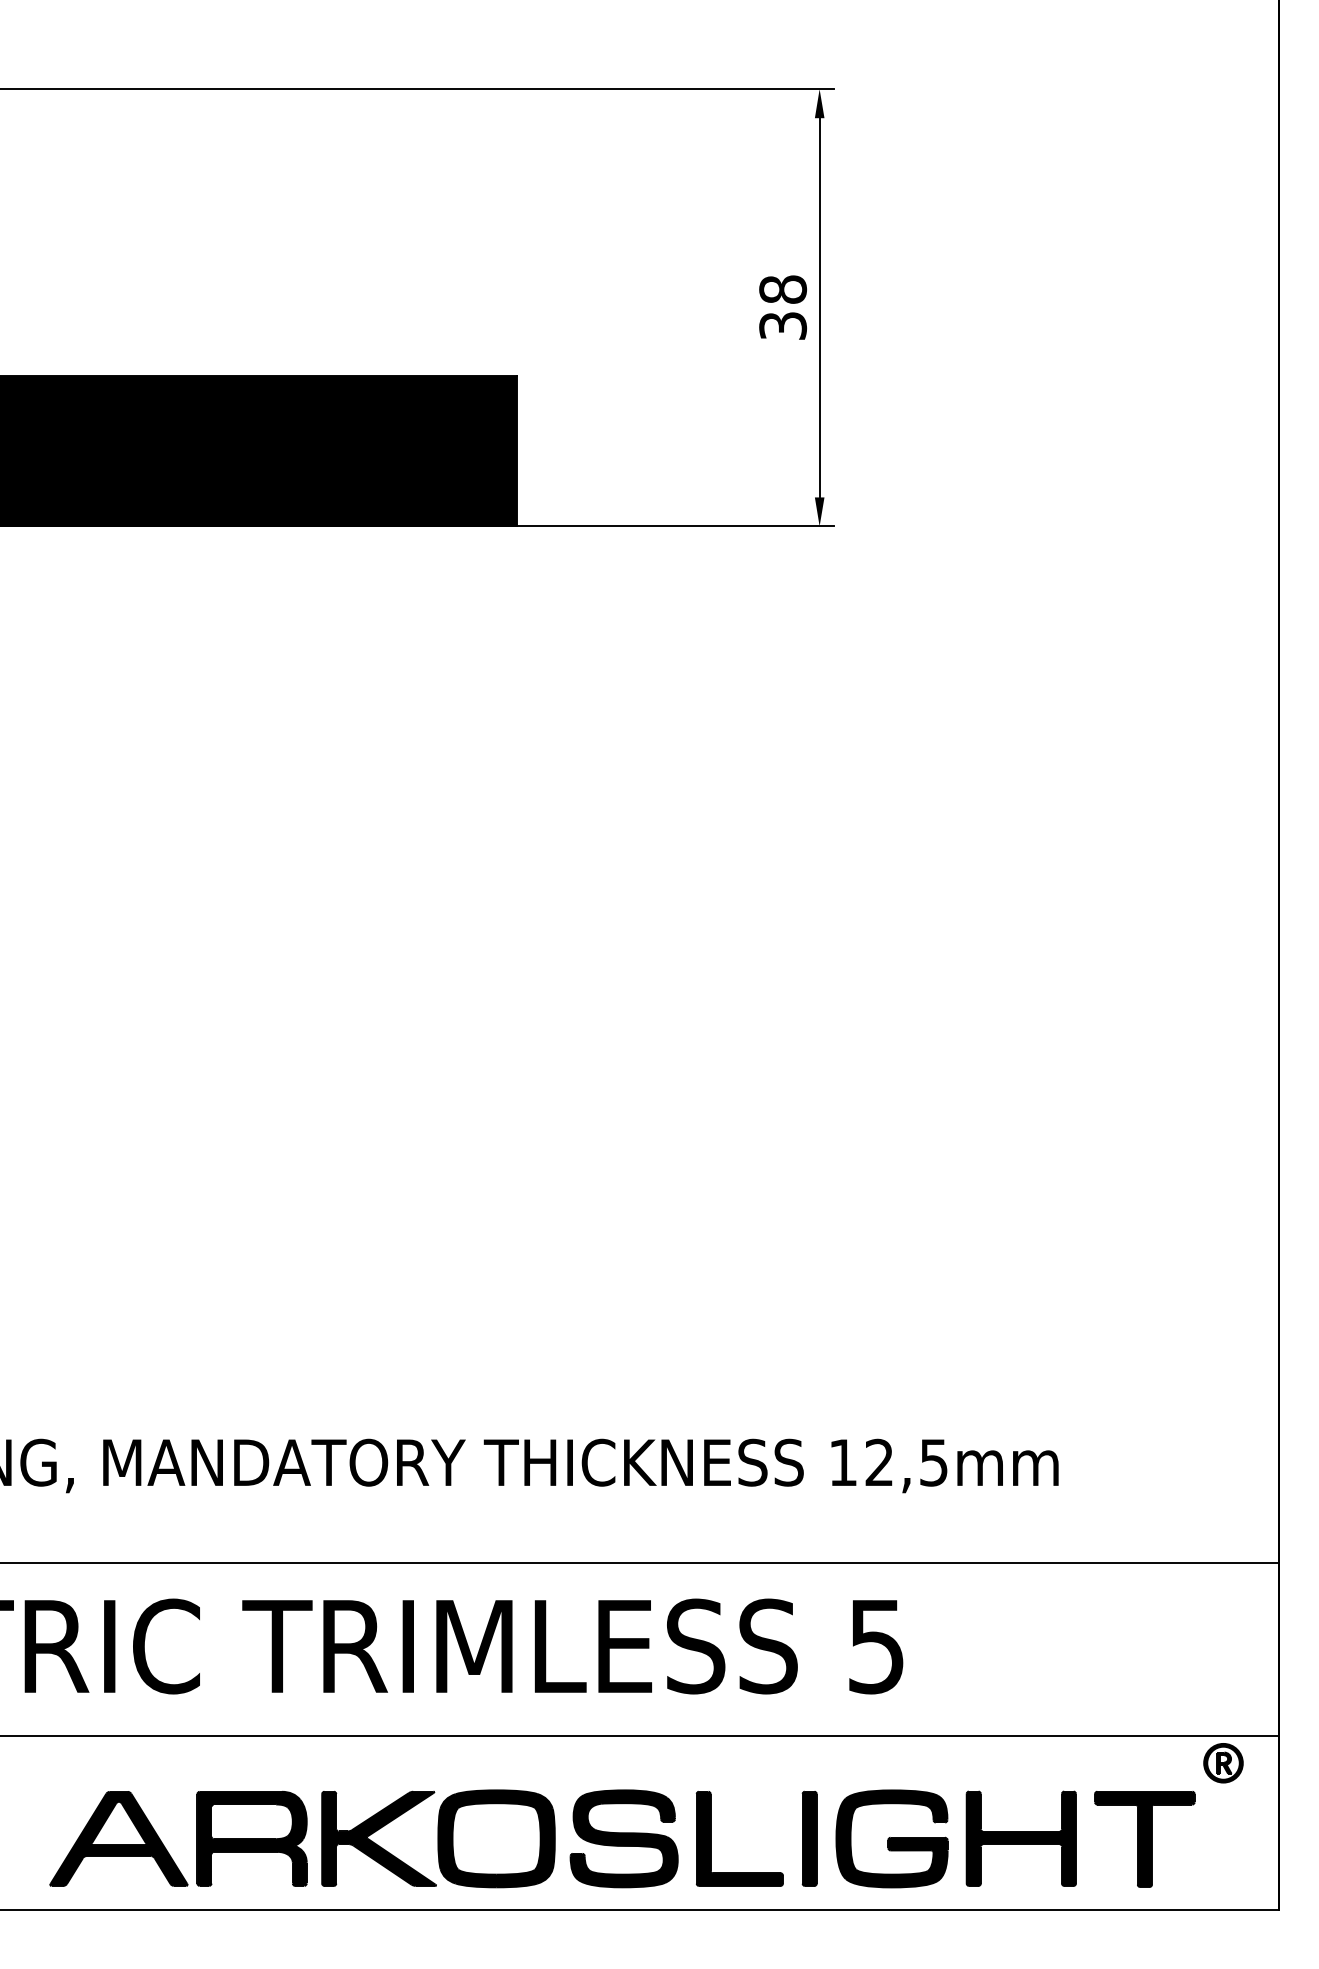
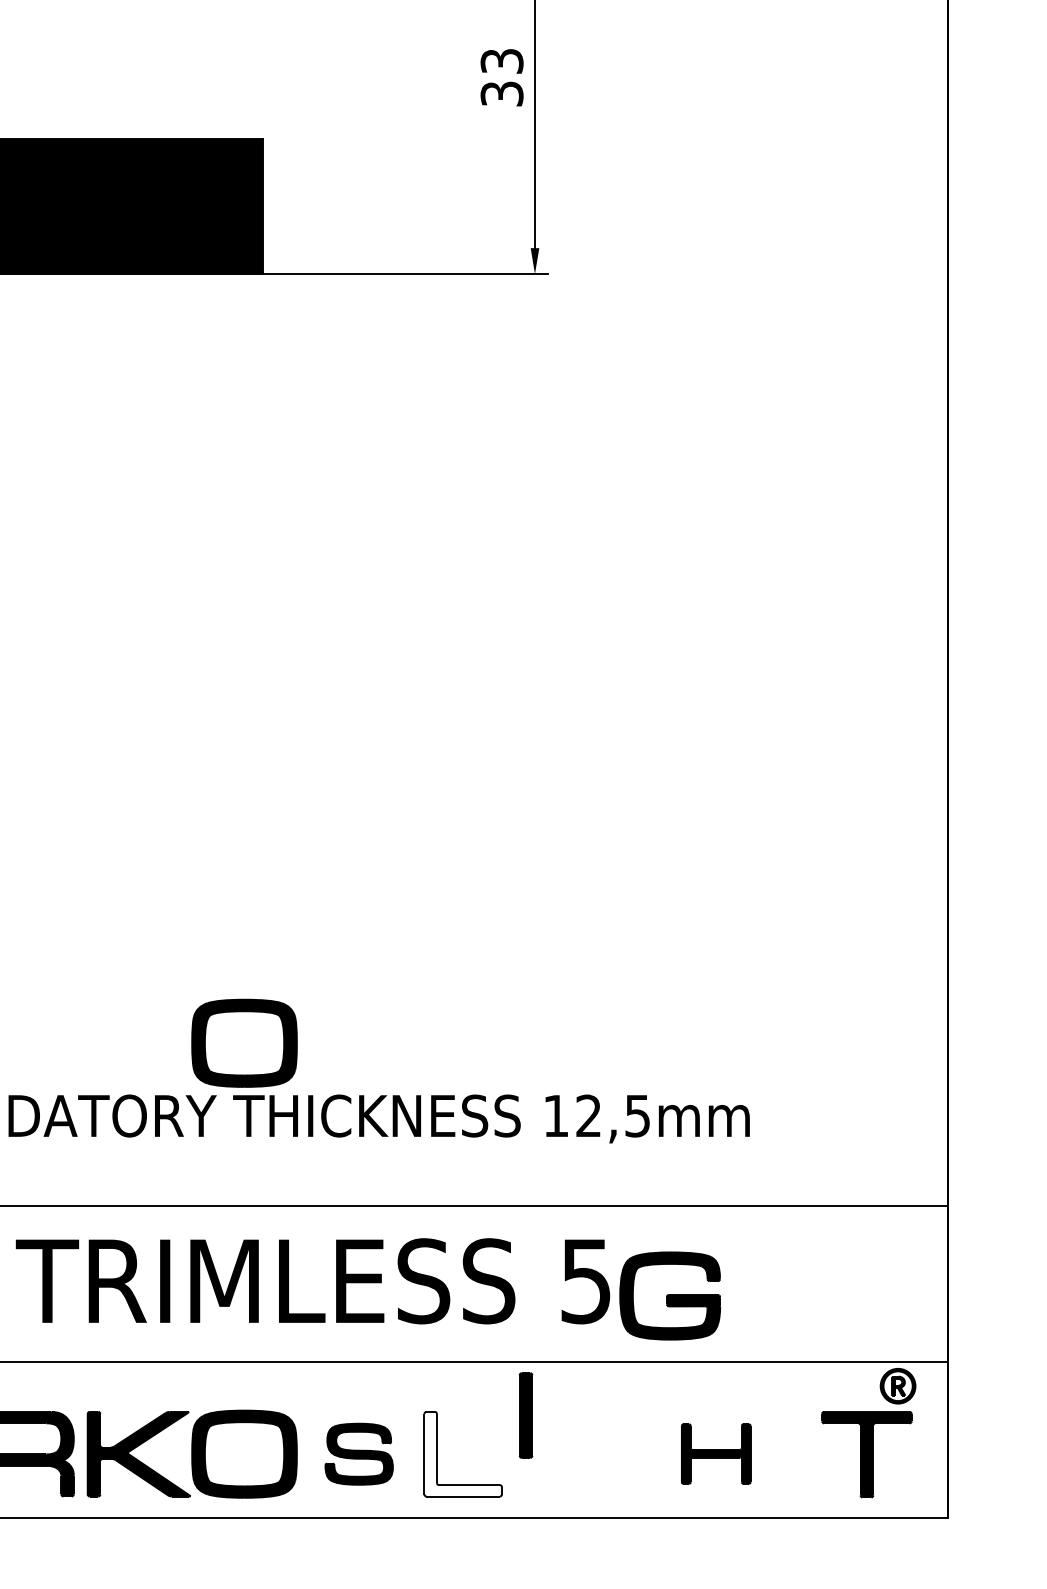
text: (783, 289) -> (502, 61), 38 -> 33
part: (496, 1381) -> (244, 1043), added
part: (623, 1838) -> (358, 1453), size x0.7
fill: (739, 1838) -> (462, 1453), removed
part: (809, 1838) -> (525, 1415), moved
part: (891, 1838) -> (669, 1295), moved
part: (1020, 1838) -> (715, 1453), size x0.7
part: (1144, 1839) -> (866, 1454), moved

